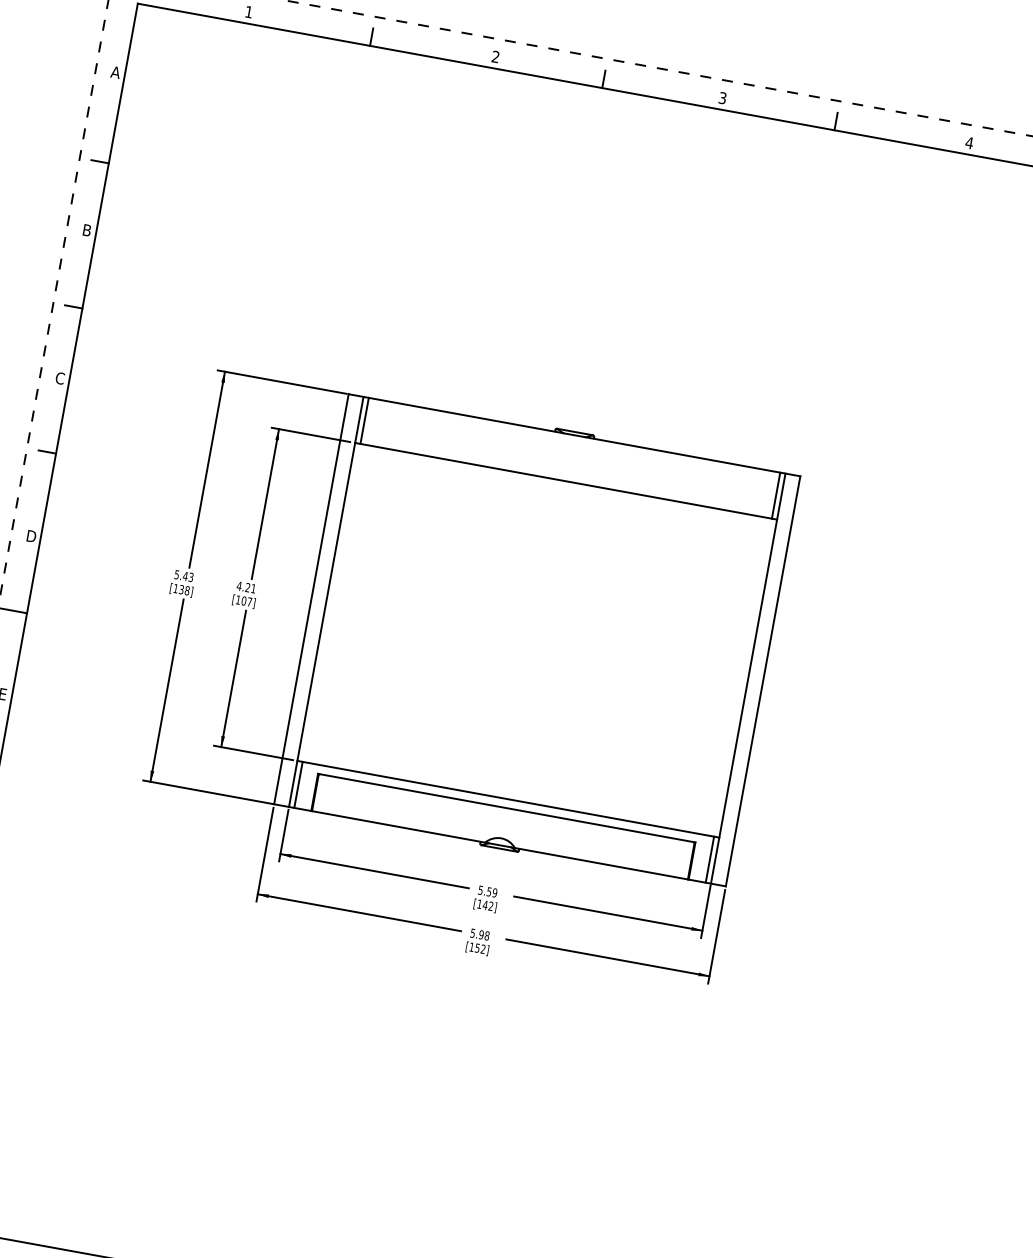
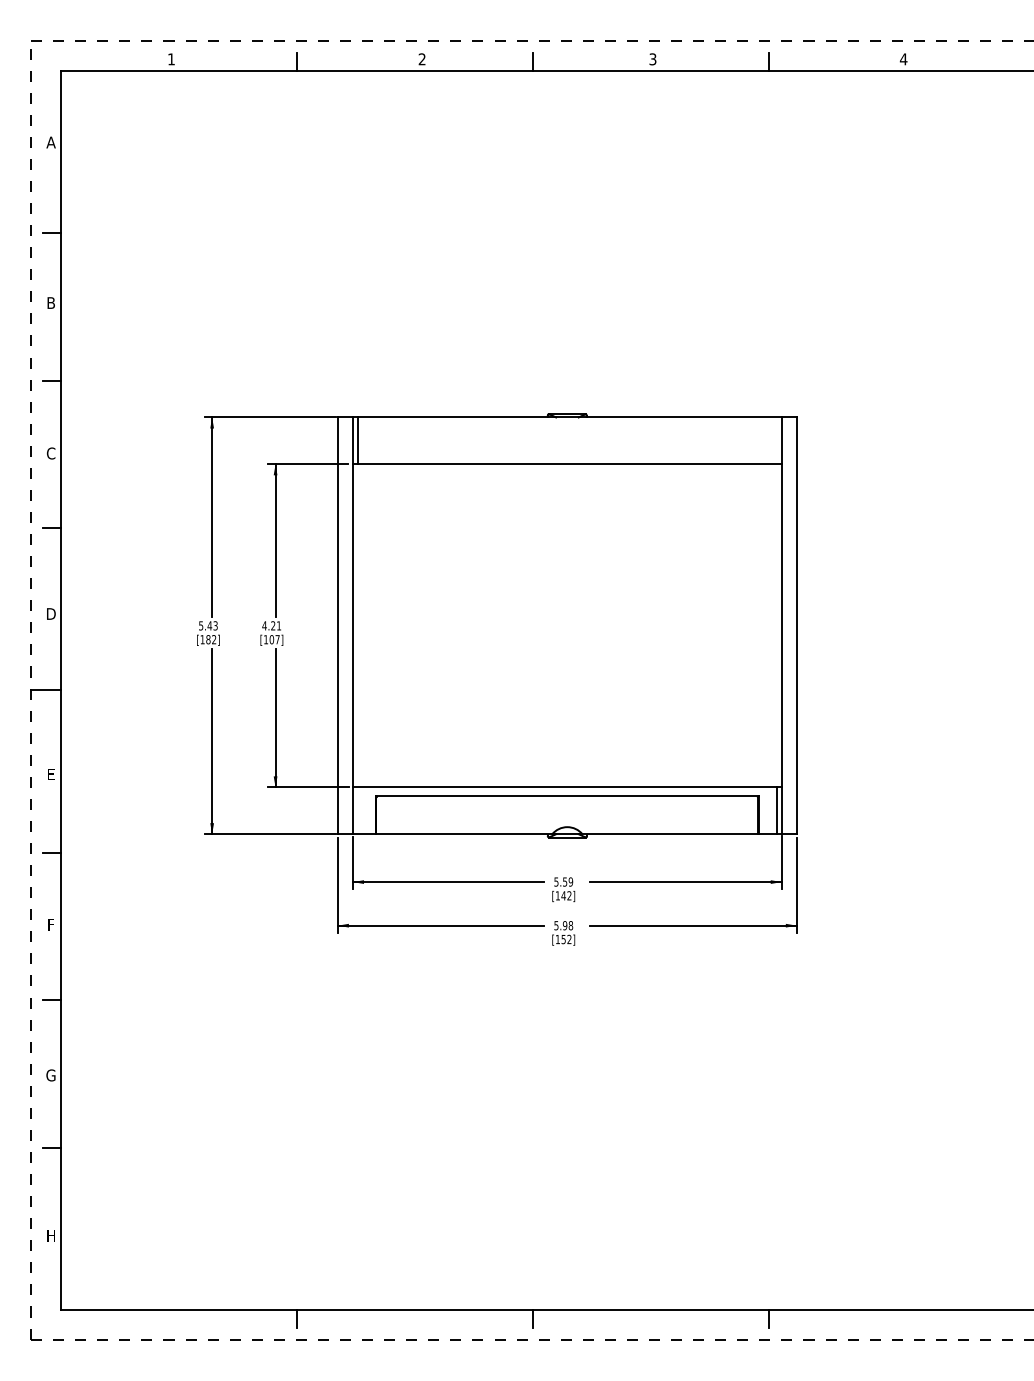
line: (776, 495) -> (776, 440), removed
text: (184, 590) -> (211, 639), [138] -> [182]
line: (298, 784) -> (358, 810), removed

